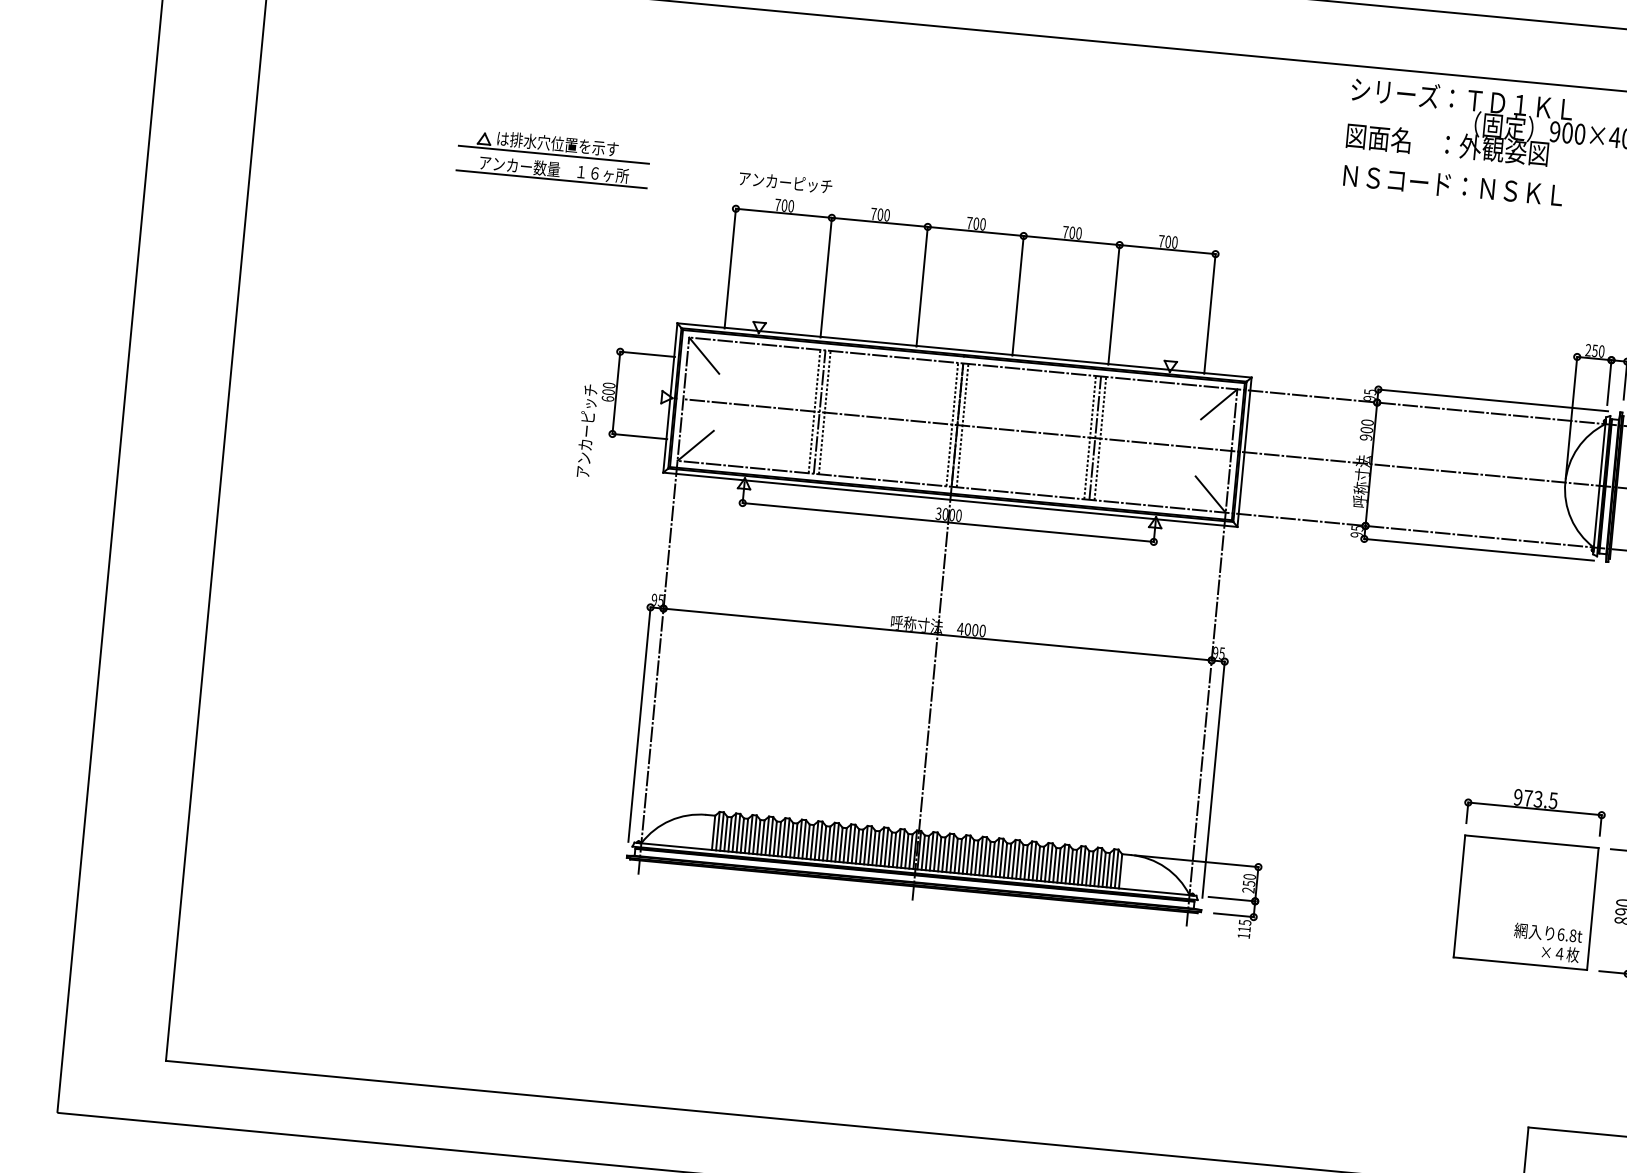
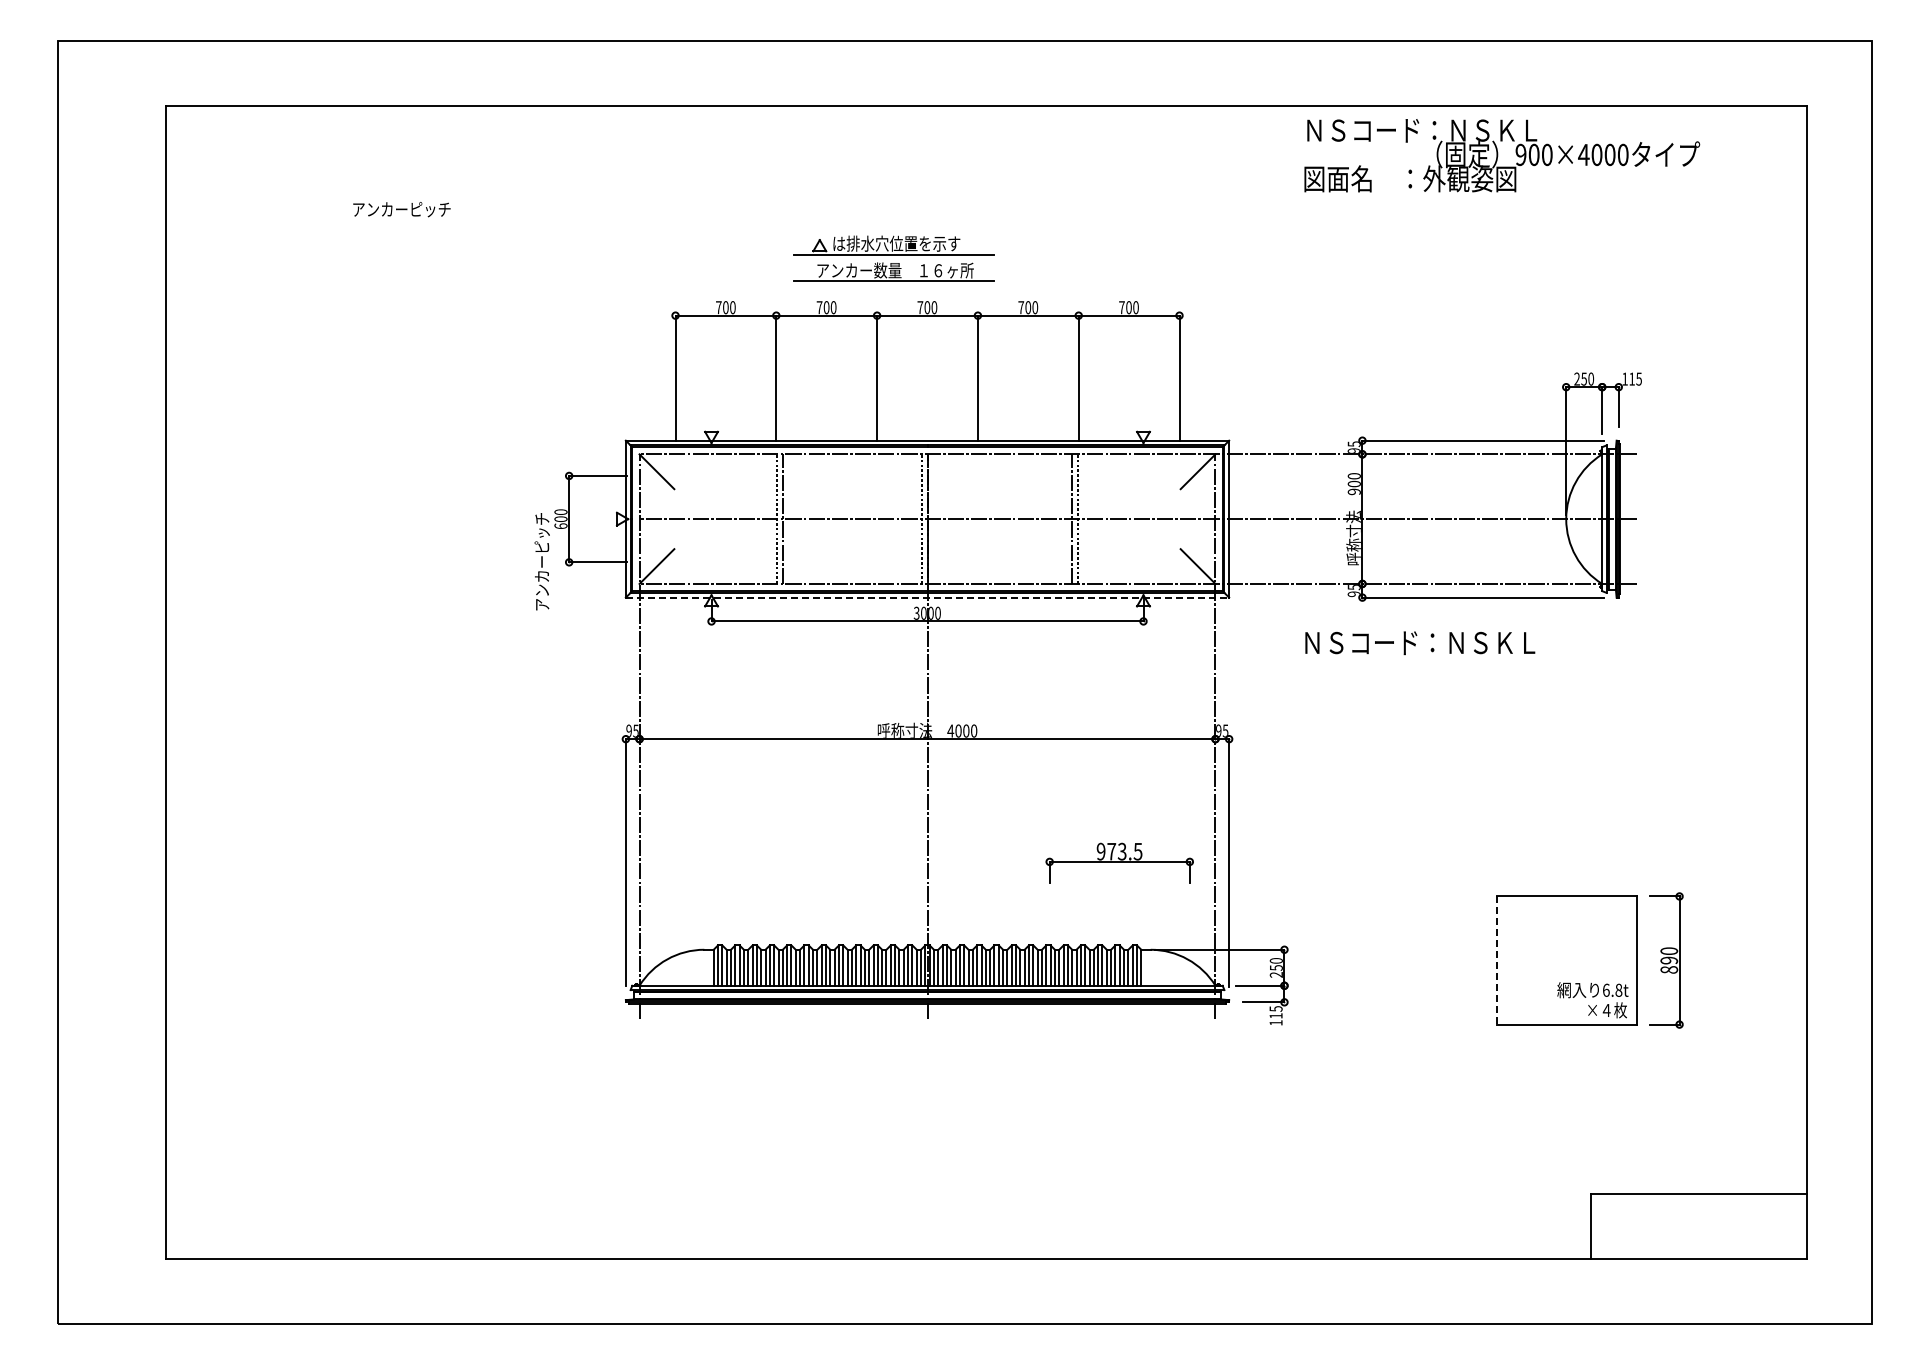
text: (1439, 96) -> (1397, 129), シリーズ：ＴＤ１ＫＬ -> ＮＳコード：ＮＳＫＬ
part: (553, 157) -> (893, 258), moved
text: (785, 182) -> (401, 209), moved
text: (1453, 186) -> (1420, 643), moved
line: (825, 411) -> (788, 518), removed
line: (962, 424) -> (932, 518), removed
line: (1089, 437) -> (1066, 518), removed
line: (950, 499) -> (927, 597), solid -> dashed
part: (1534, 809) -> (1119, 862), moved
line: (1459, 897) -> (1496, 961), solid -> dashed

